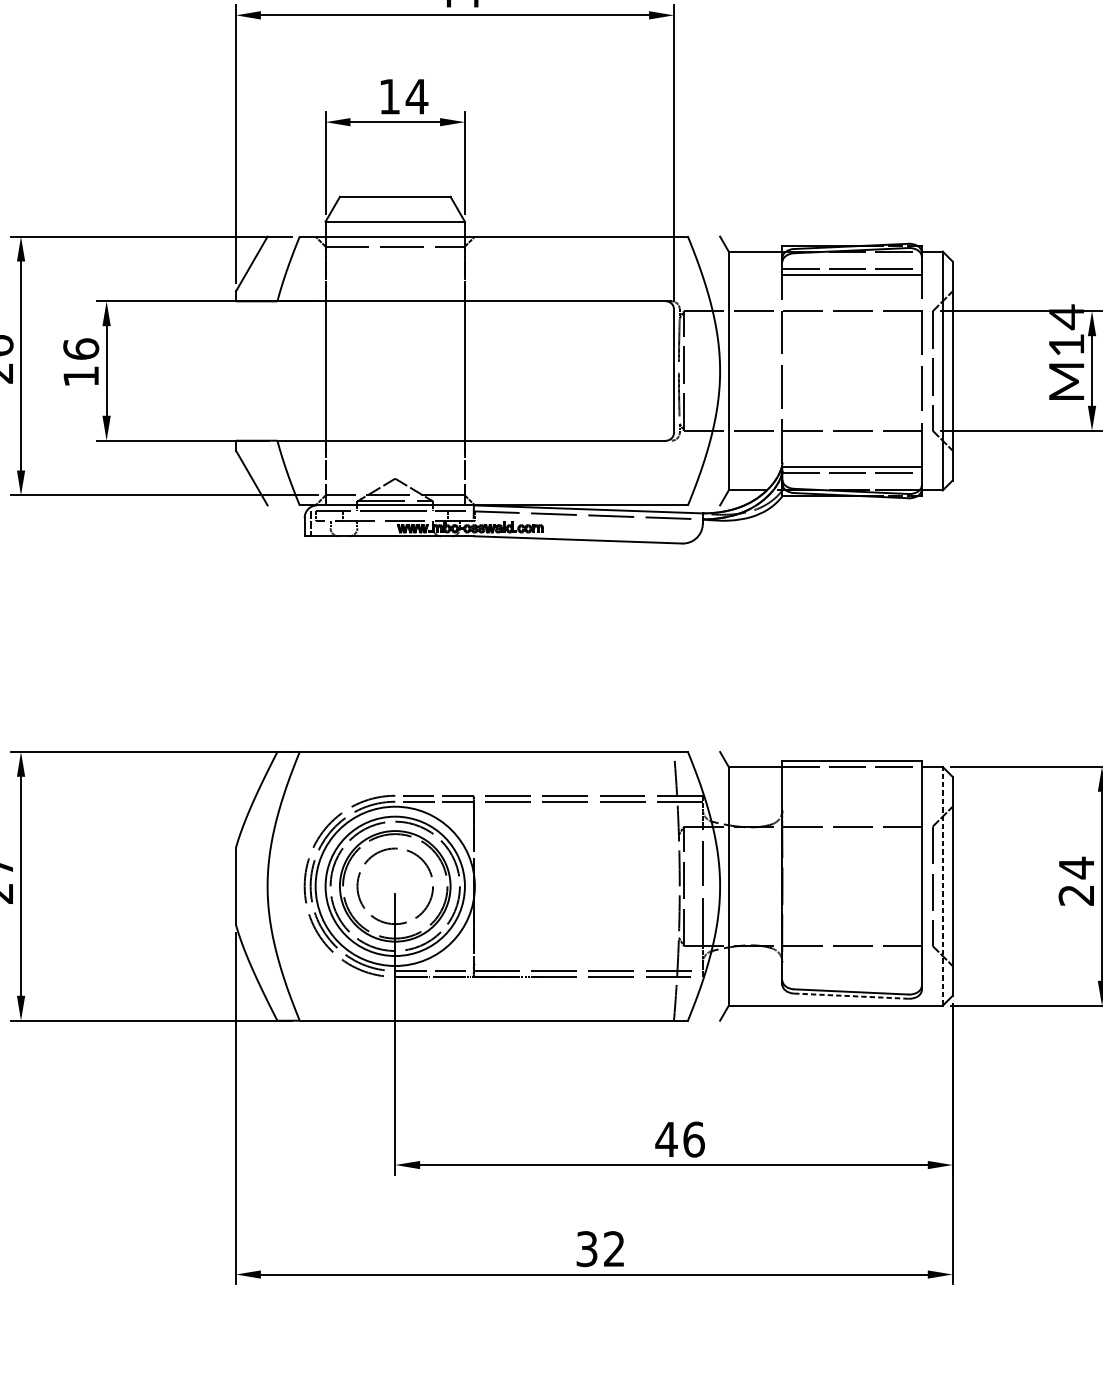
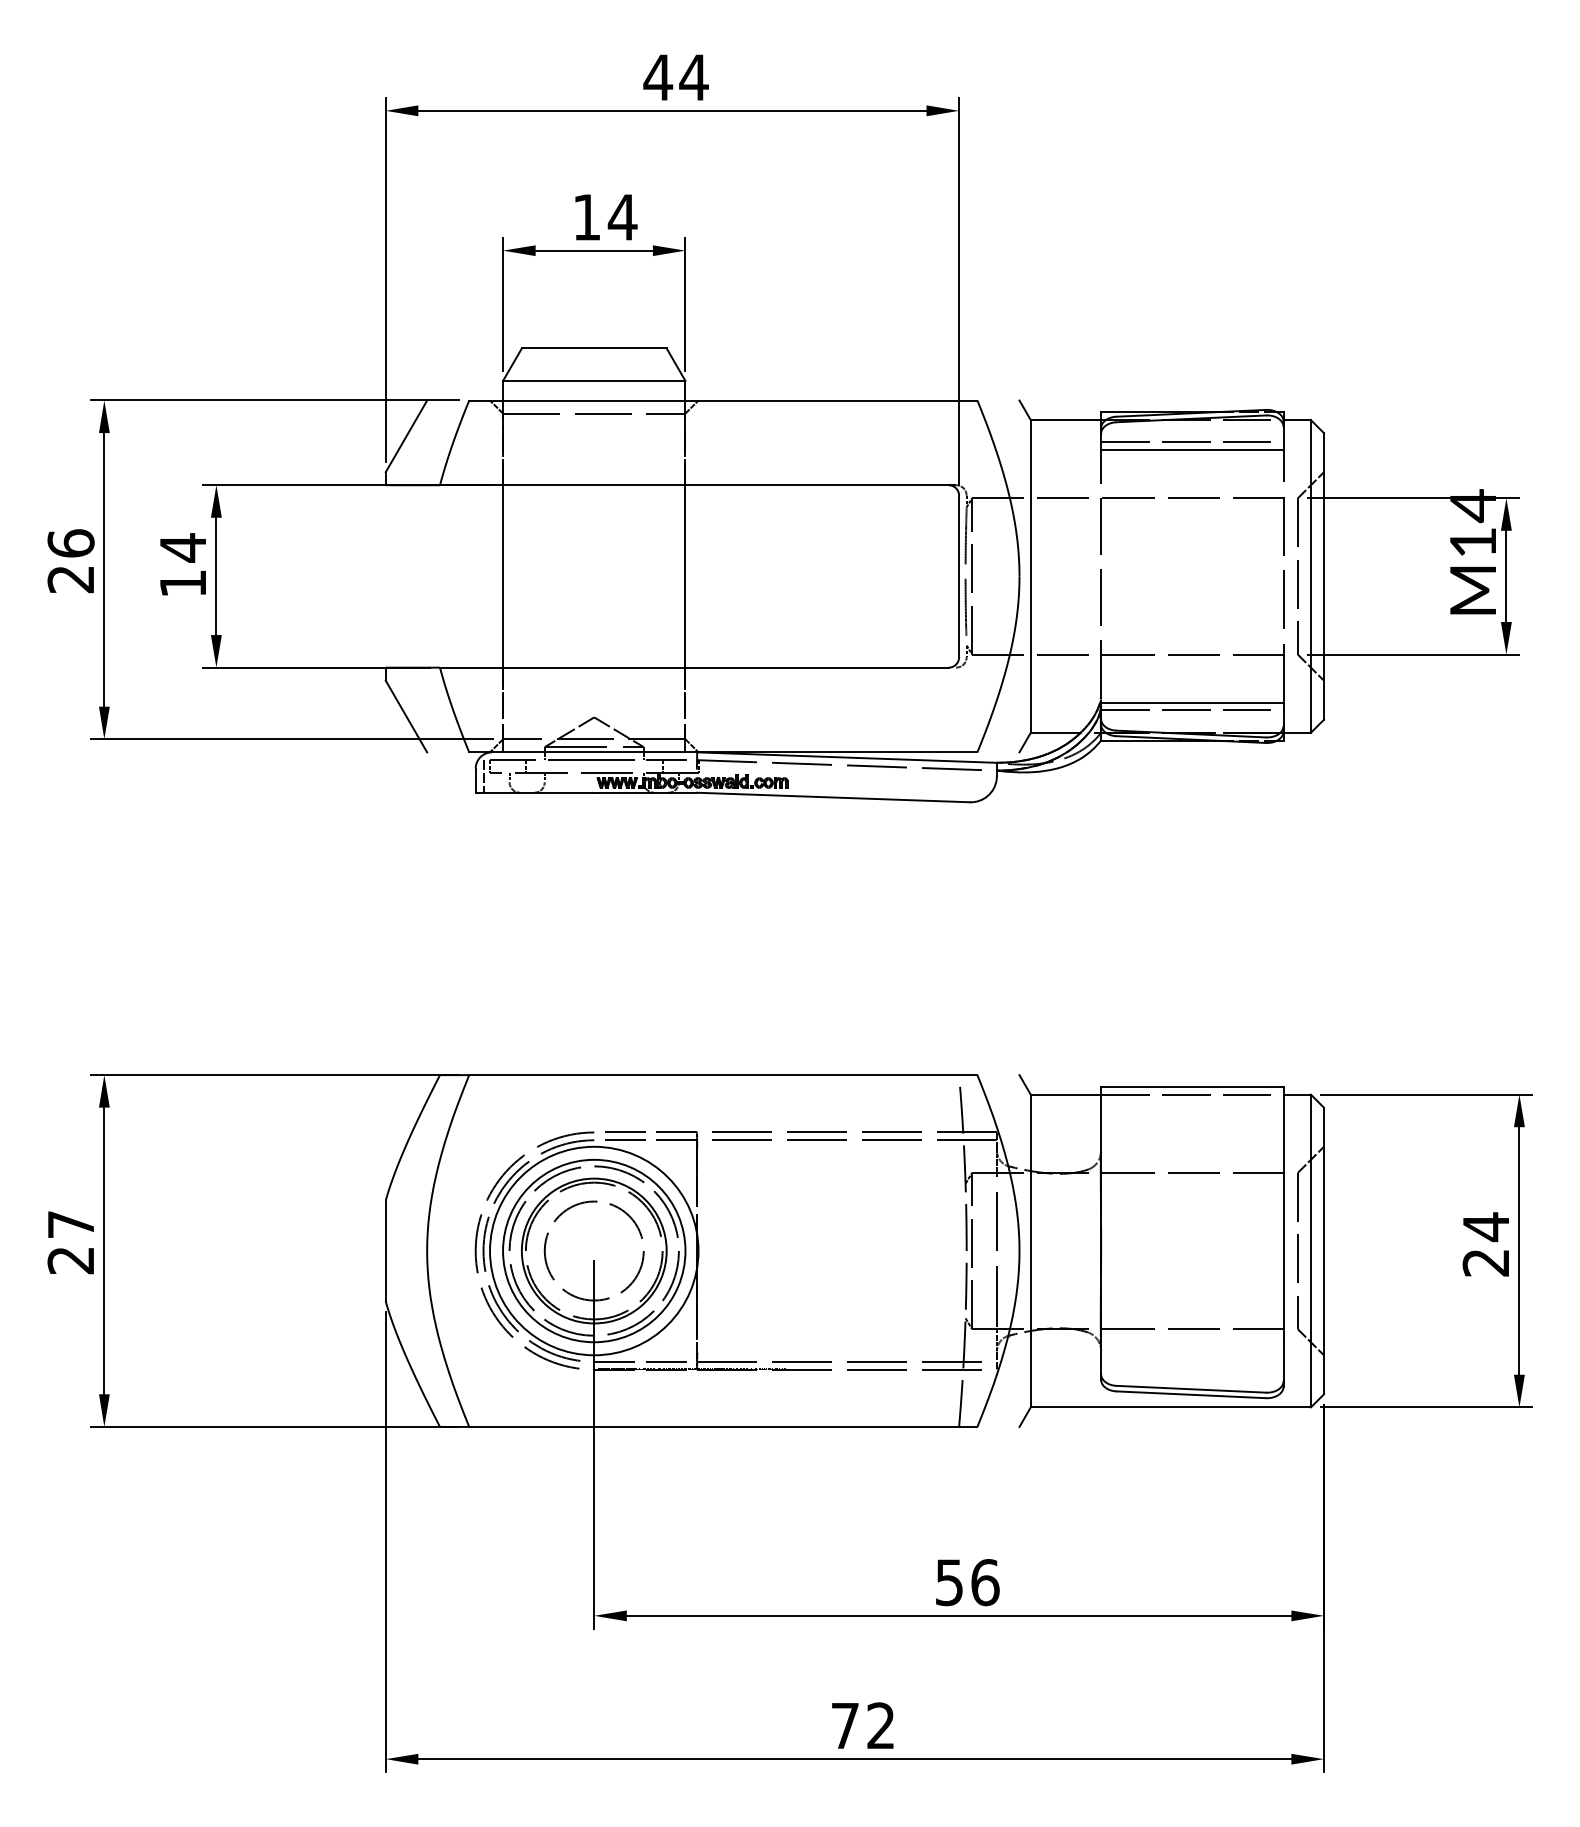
text: (80, 348) -> (182, 547), 16 -> 14
line: (942, 885) -> (1310, 1250), dashed -> solid
line: (850, 995) -> (1190, 1394), dashed -> solid
text: (666, 1139) -> (949, 1582), 46 -> 56
text: (586, 1248) -> (844, 1725), 32 -> 72

